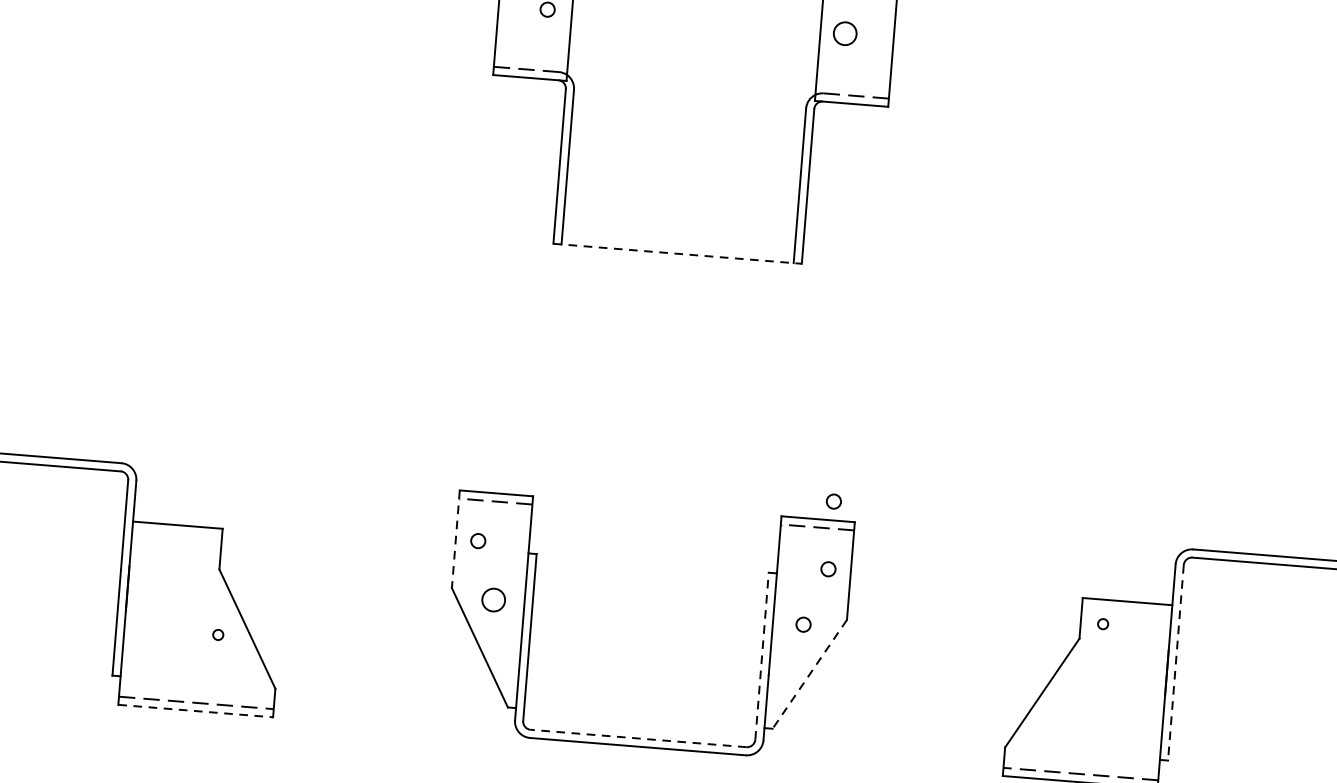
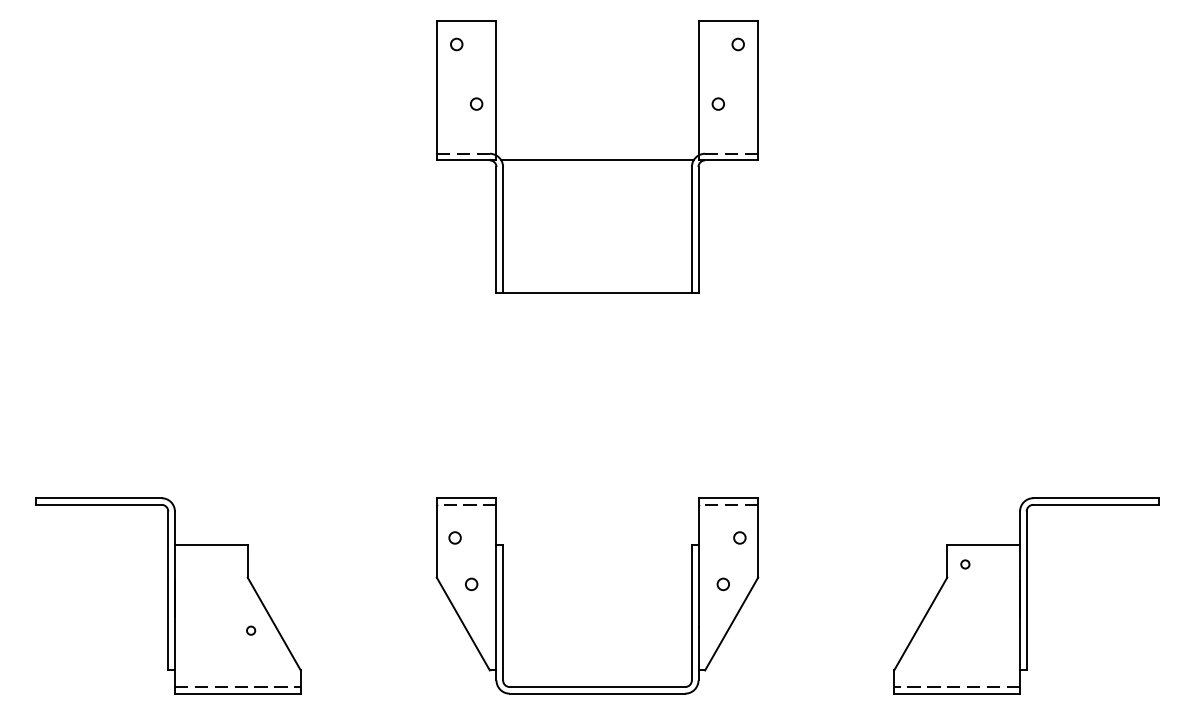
circle: (843, 32) -> (717, 103), size x0.62
line: (690, 90) -> (597, 160), added
line: (677, 253) -> (597, 292), dashed -> solid
circle: (833, 501) -> (739, 482), removed
line: (455, 538) -> (436, 537), dashed -> solid
circle: (493, 598) -> (471, 583), size x0.62
line: (761, 656) -> (691, 612), dashed -> solid
line: (1175, 663) -> (1026, 591), dashed -> solid
line: (809, 674) -> (731, 624), dashed -> solid
line: (195, 710) -> (237, 693), dashed -> solid
line: (638, 739) -> (597, 687), dashed -> solid

